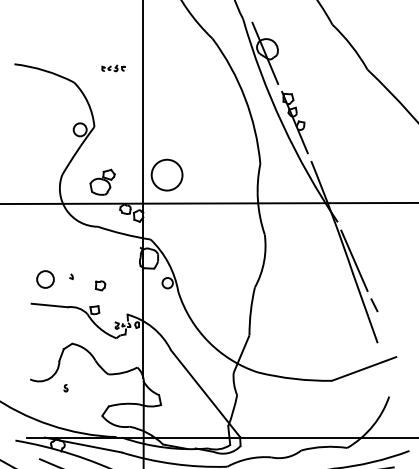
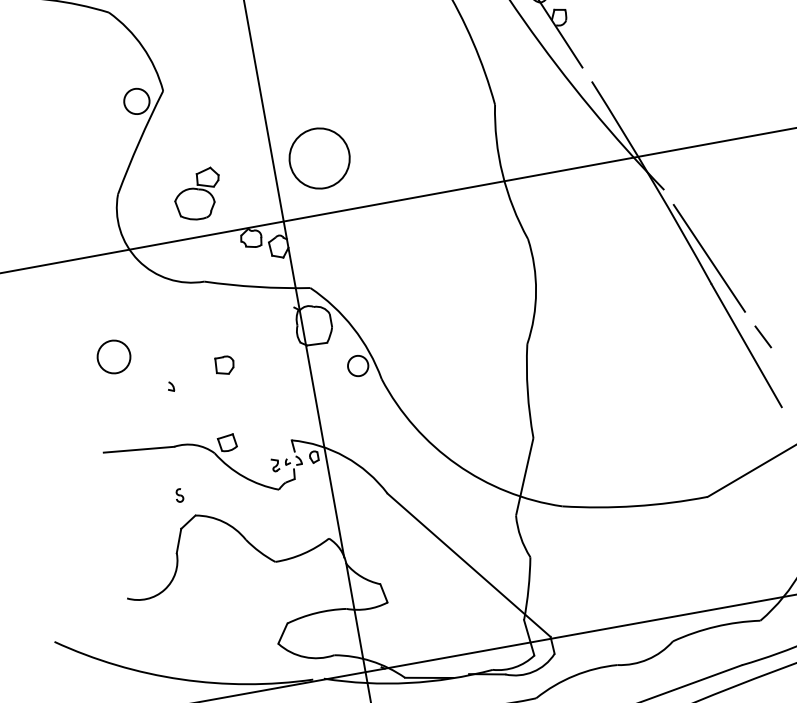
circle: (45, 279) -> (113, 356), moved
part: (100, 285) -> (224, 364), moved
part: (65, 388) -> (178, 496), moved

